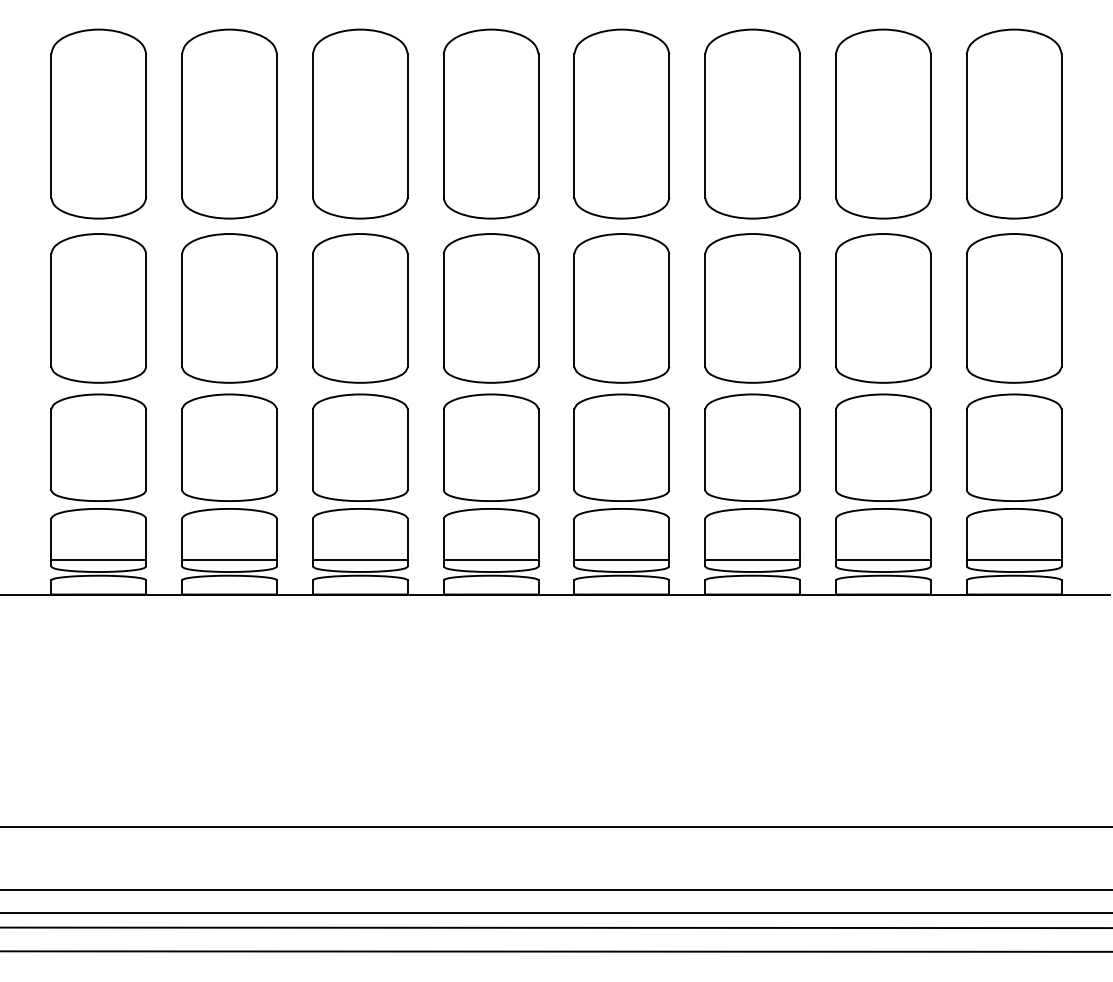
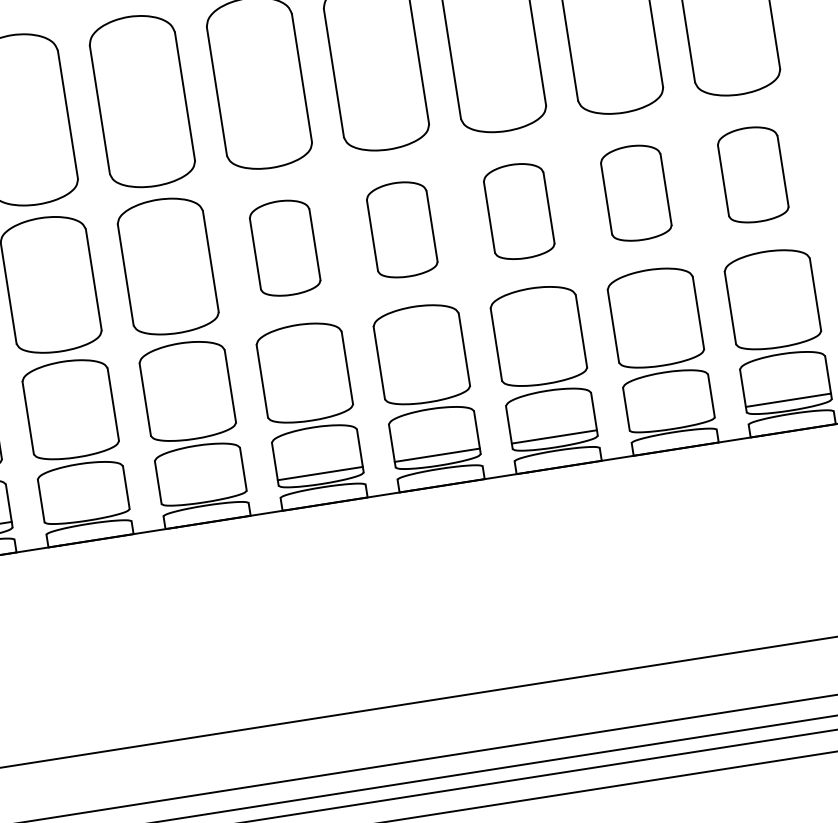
part: (490, 308) -> (284, 248), size x0.7
part: (621, 308) -> (401, 229), size x0.7
part: (752, 308) -> (518, 211), size x0.7
part: (883, 308) -> (636, 193), size x0.7
part: (1013, 308) -> (752, 174), size x0.7
line: (229, 560) -> (86, 510), removed
line: (359, 560) -> (202, 492), removed
line: (882, 560) -> (670, 418), removed

